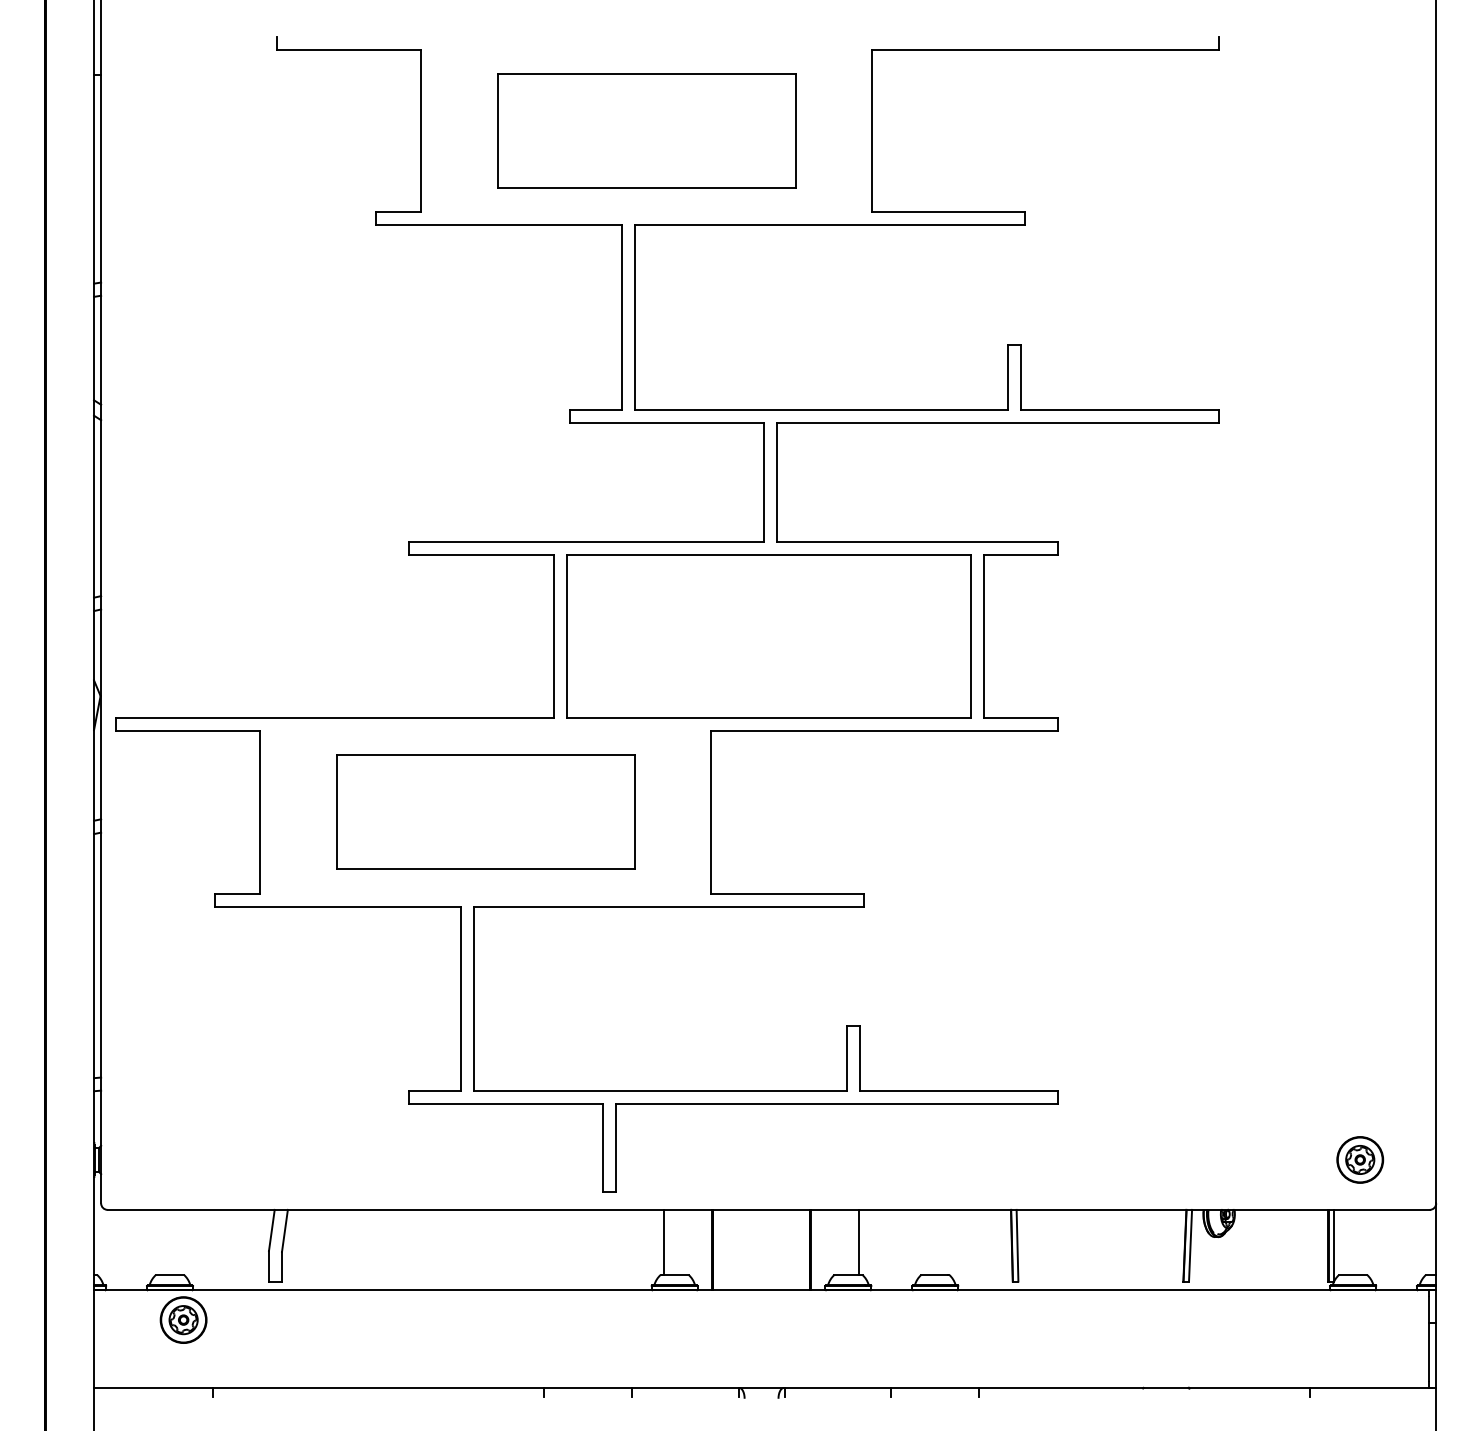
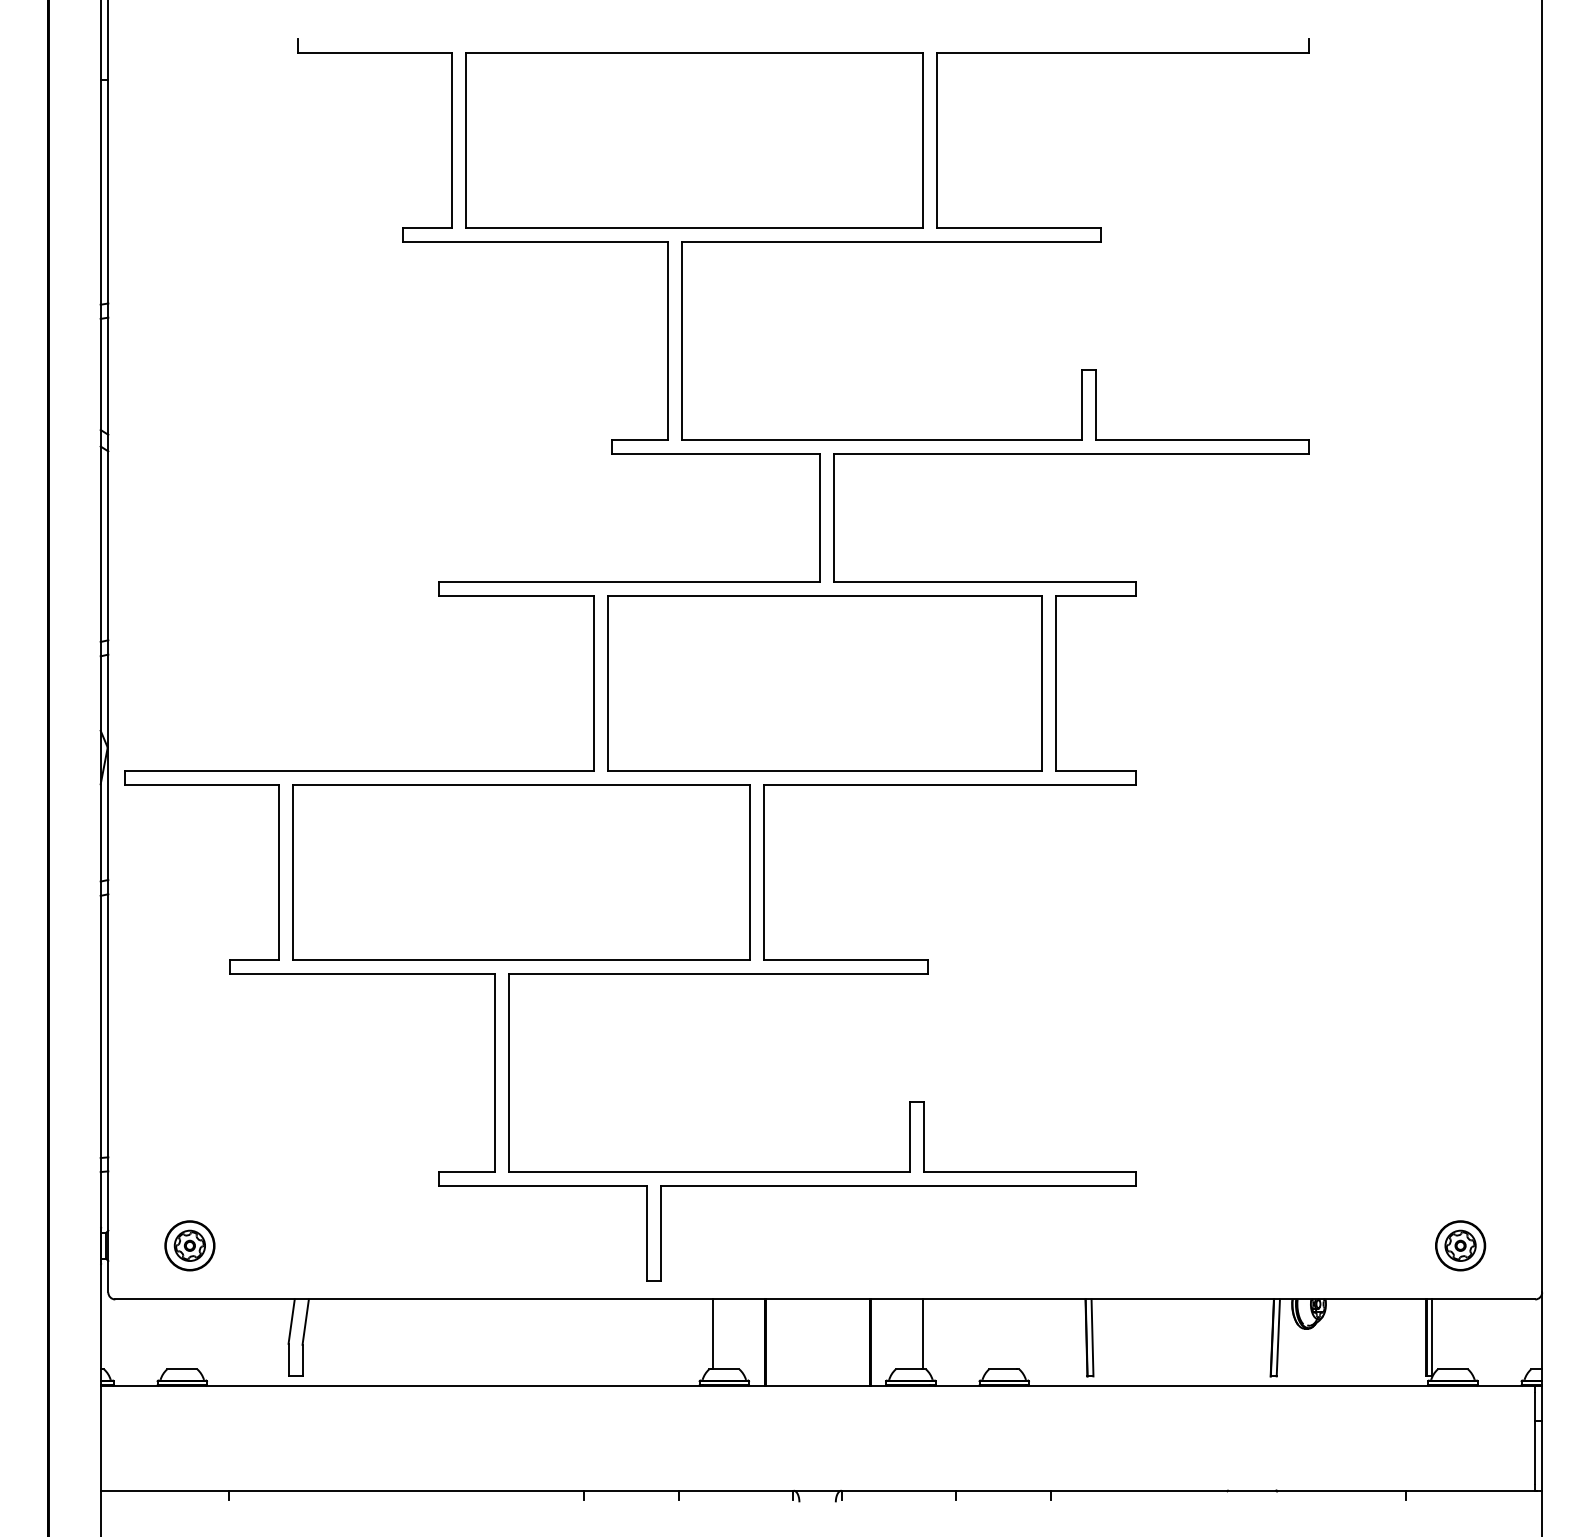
part: (646, 130) -> (694, 140), size x1.43
part: (485, 812) -> (521, 872), size x1.43
part: (183, 1319) -> (189, 1245), moved

